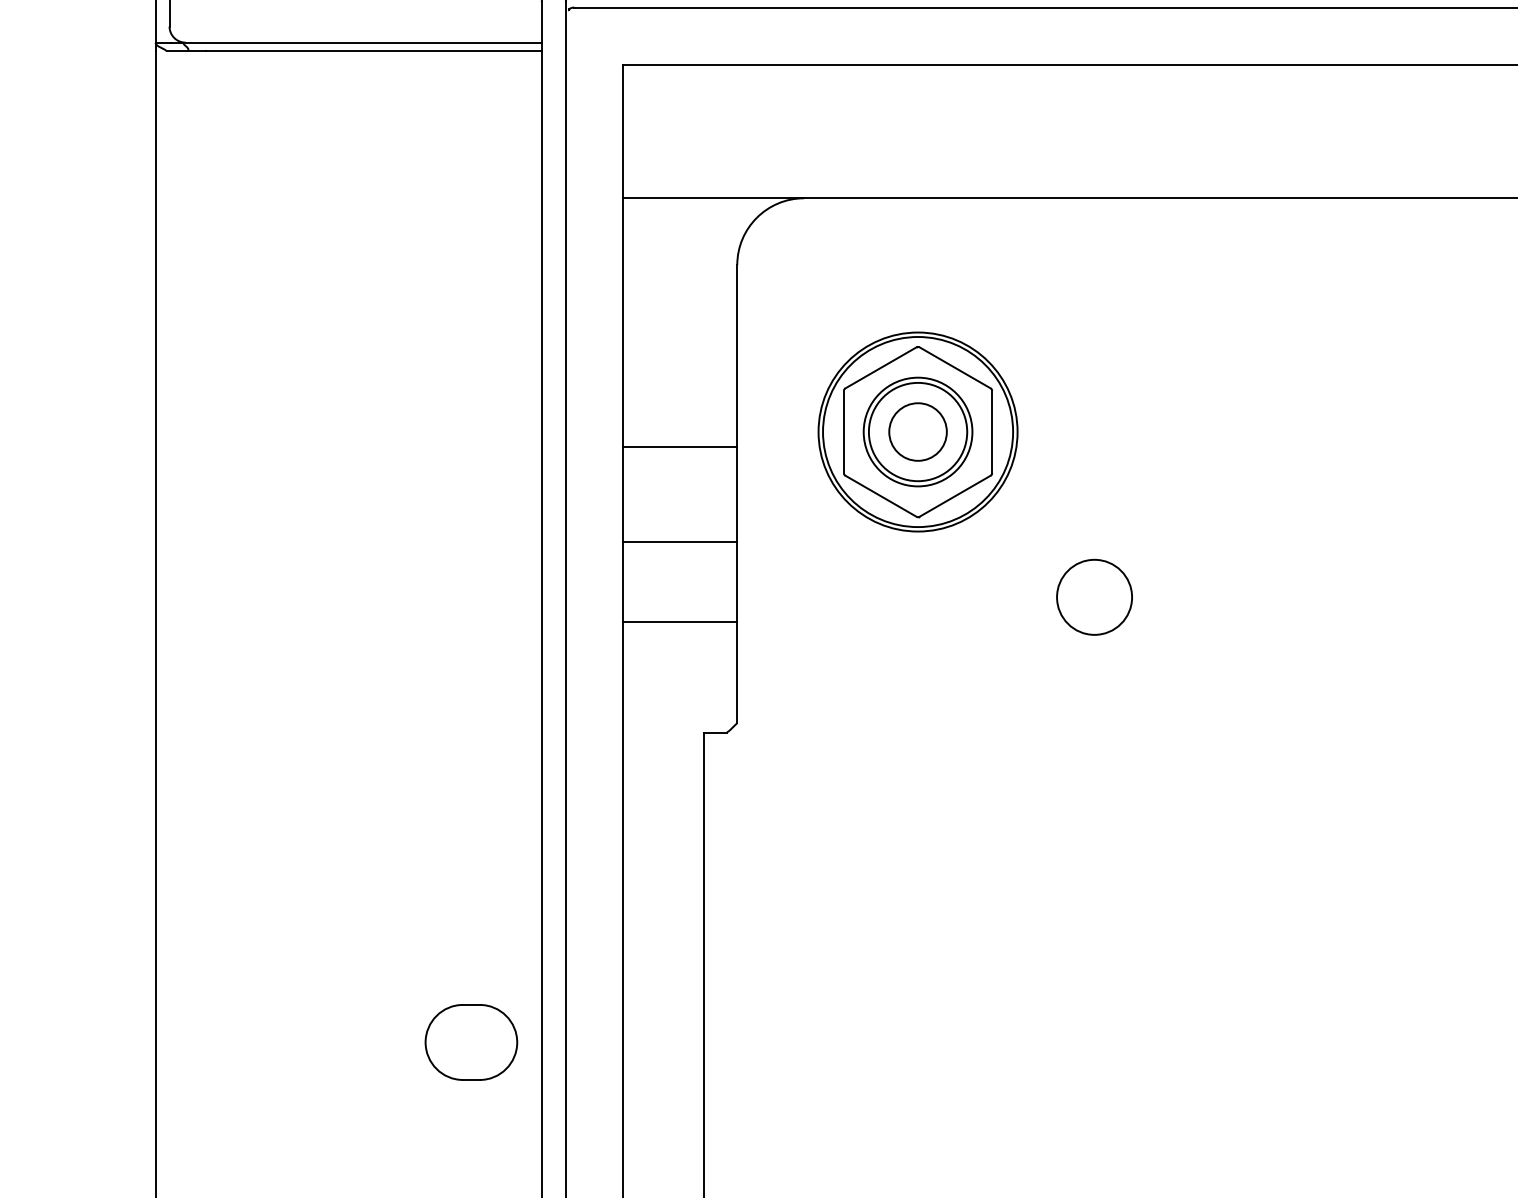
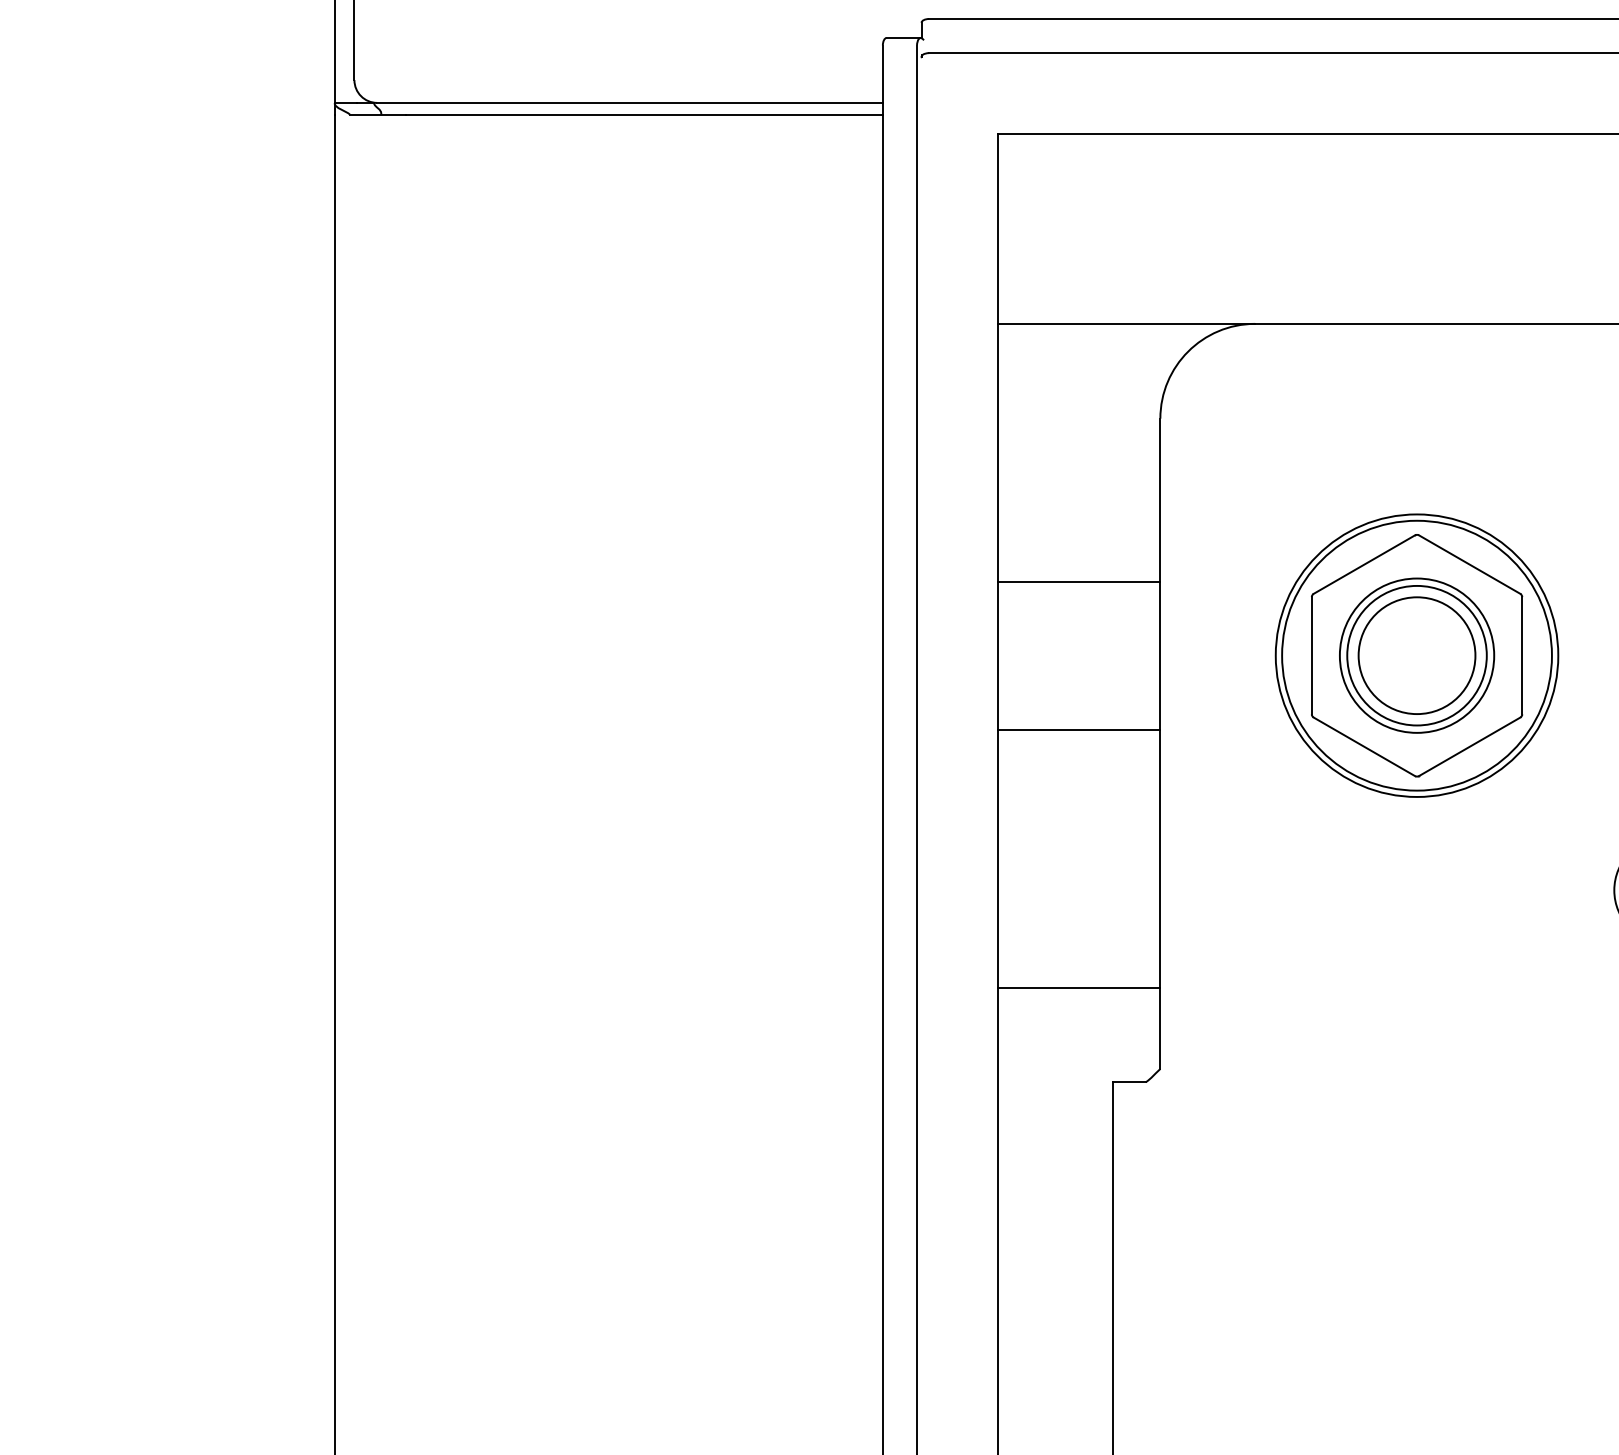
circle: (917, 431) -> (1416, 654), size x1.43
line: (680, 446) -> (1079, 581), moved
line: (680, 542) -> (1079, 730), moved
line: (680, 621) -> (1079, 987), moved

